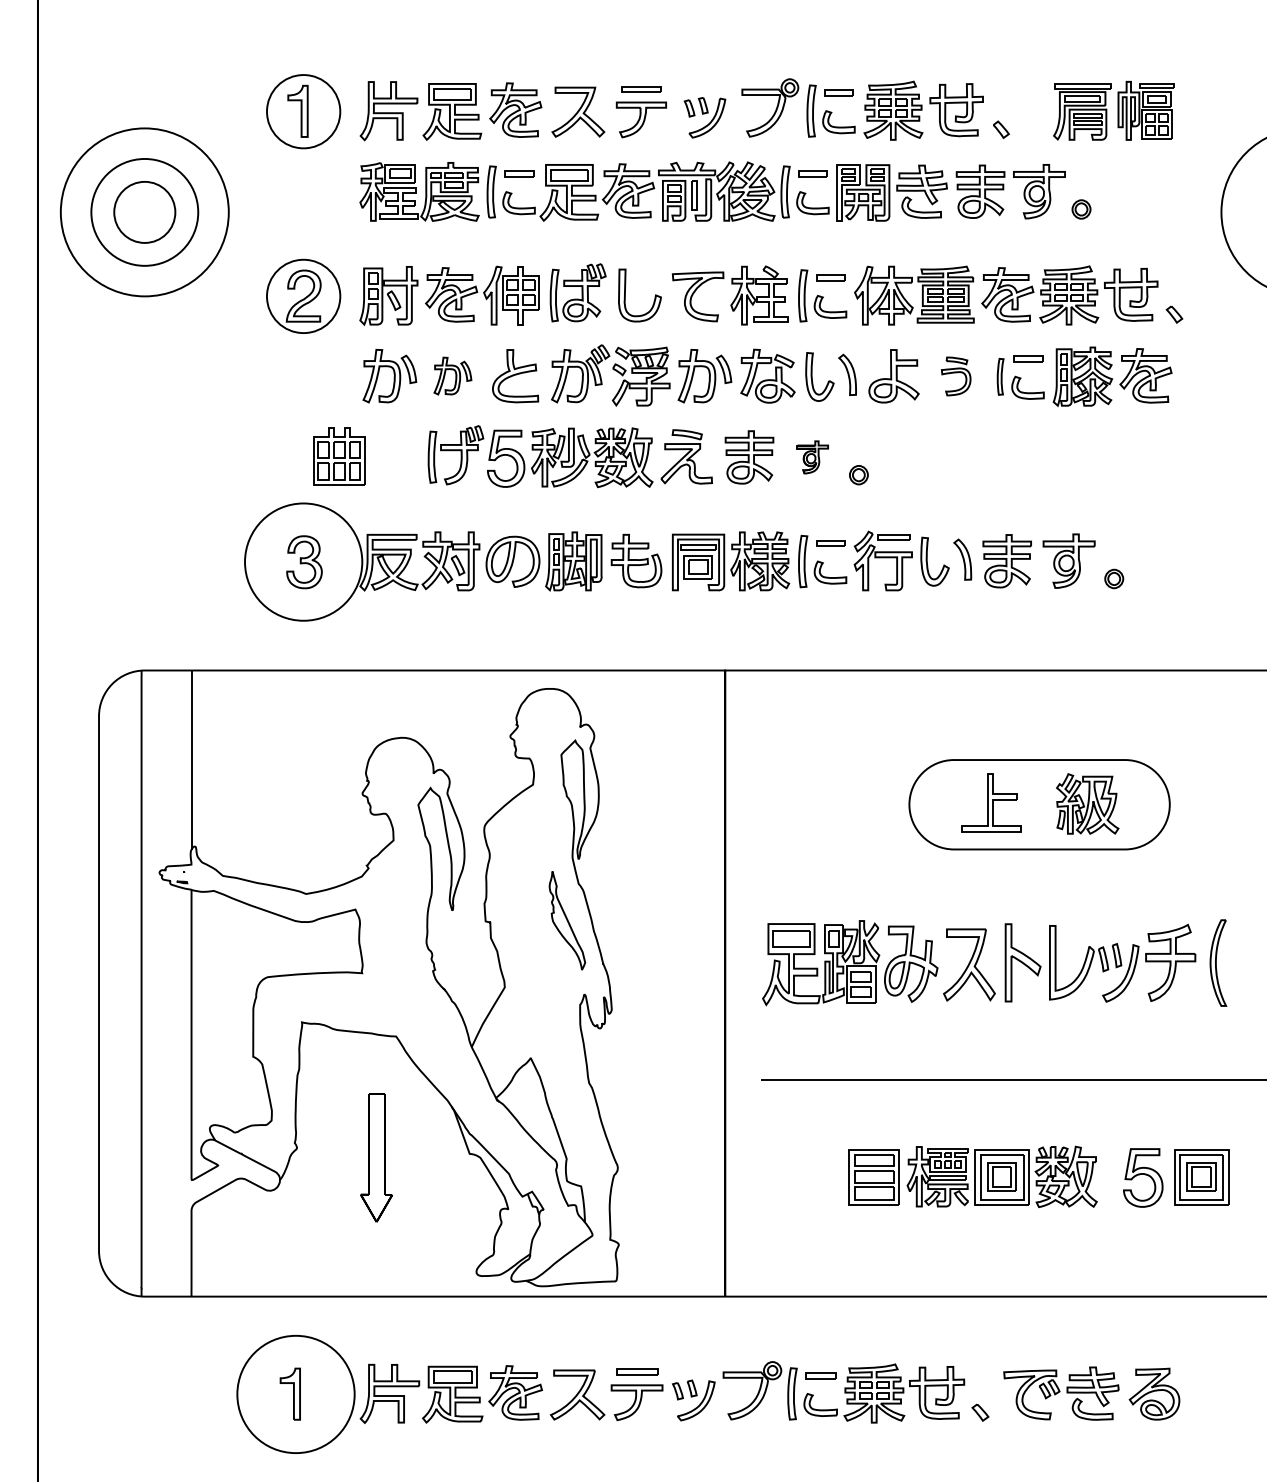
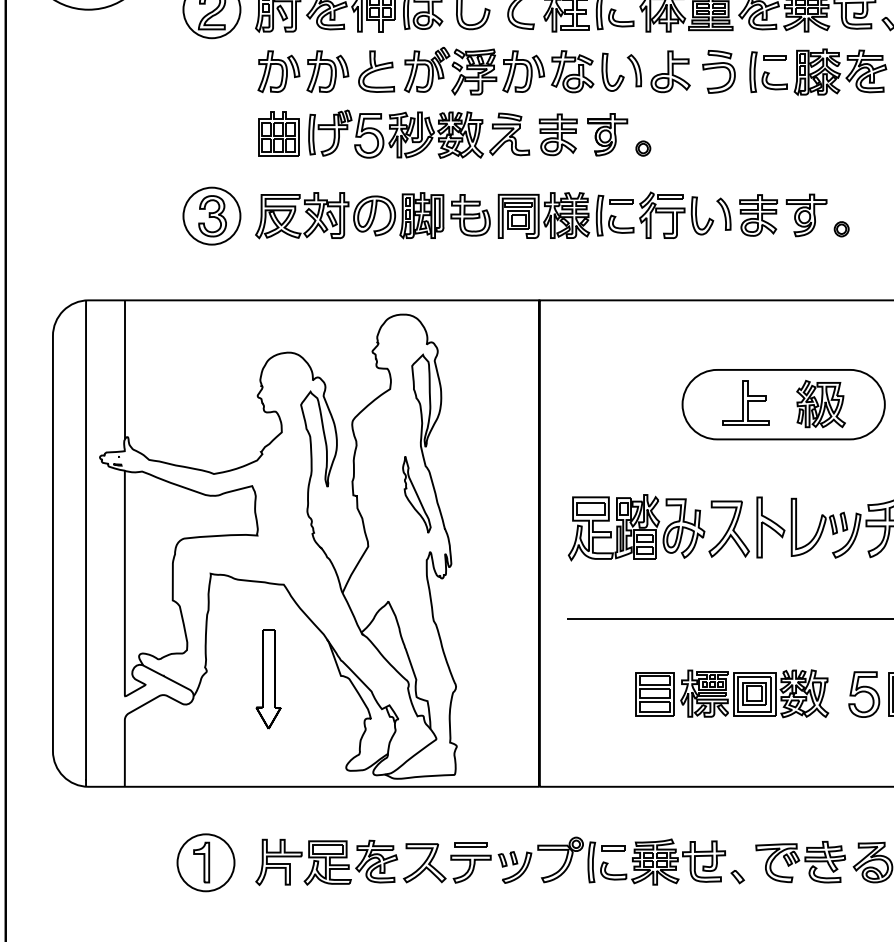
part: (452, 375) -> (327, 71), size x1.43
part: (955, 376) -> (718, 71), size x1.43
part: (1000, 376) -> (753, 71), size x1.43
part: (339, 456) -> (278, 134), moved
part: (812, 457) -> (607, 134), size x1.67
circle: (303, 561) -> (211, 215), size x0.62
circle: (295, 1394) -> (205, 862), size x0.62

